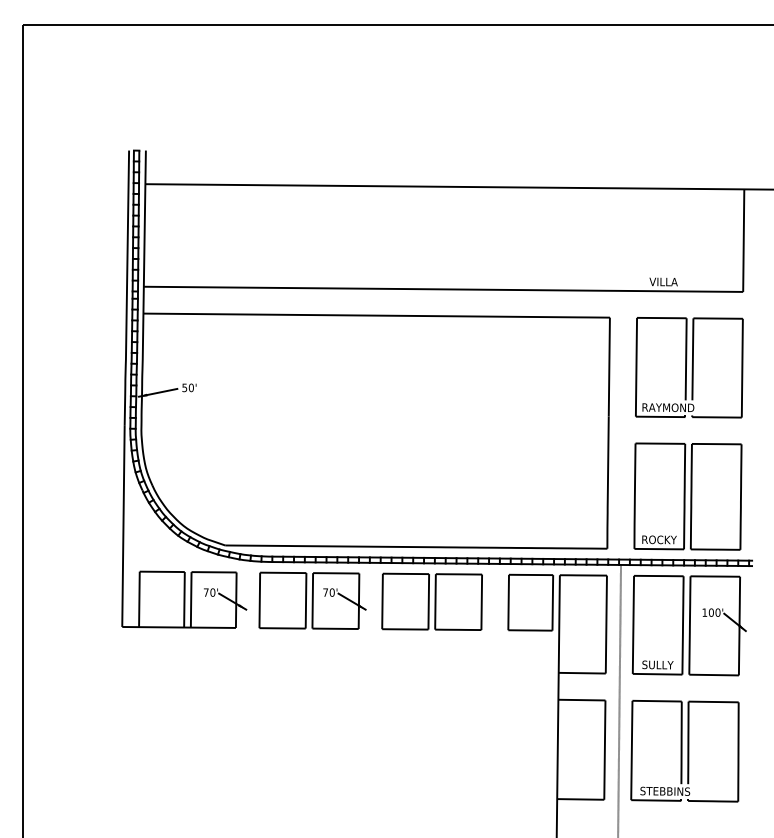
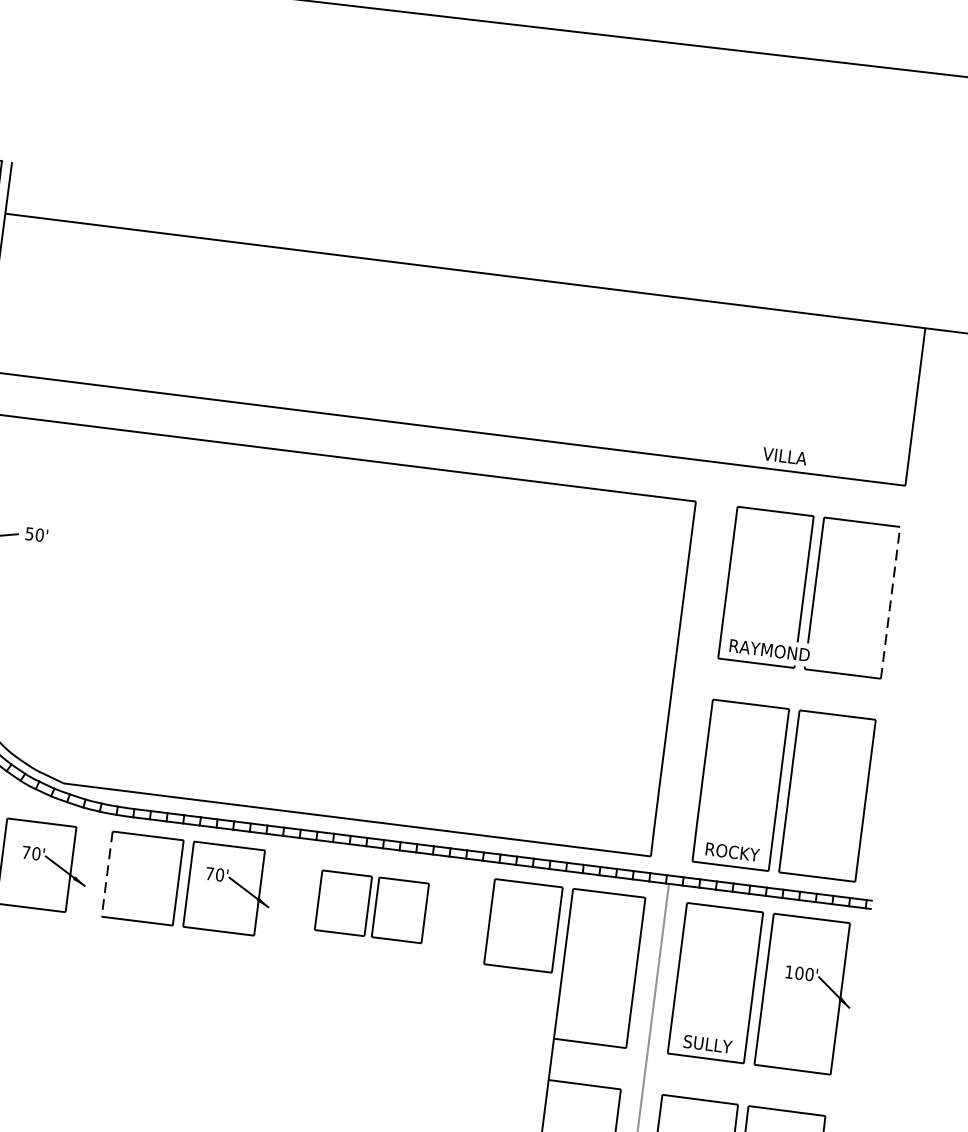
line: (742, 367) -> (890, 601), solid -> dashed
line: (259, 600) -> (106, 874), solid -> dashed
part: (431, 601) -> (371, 906), size x0.7

